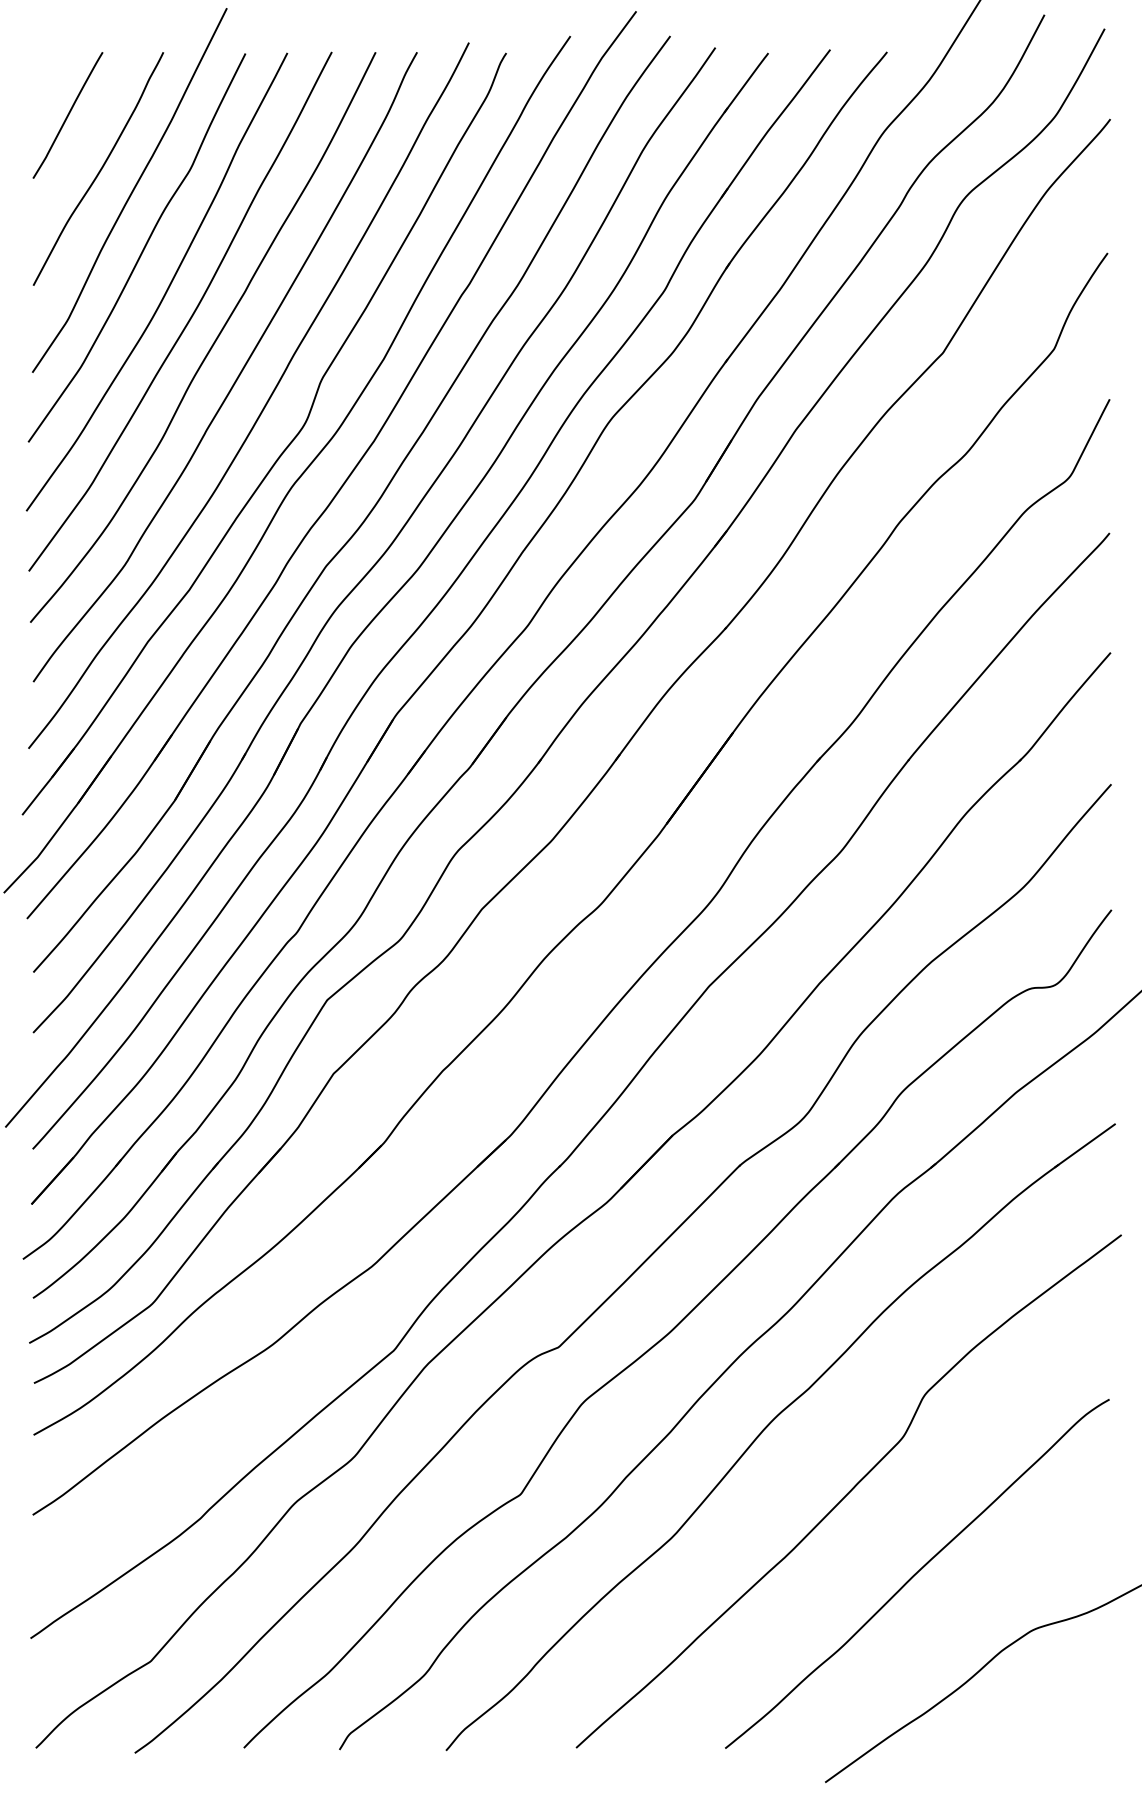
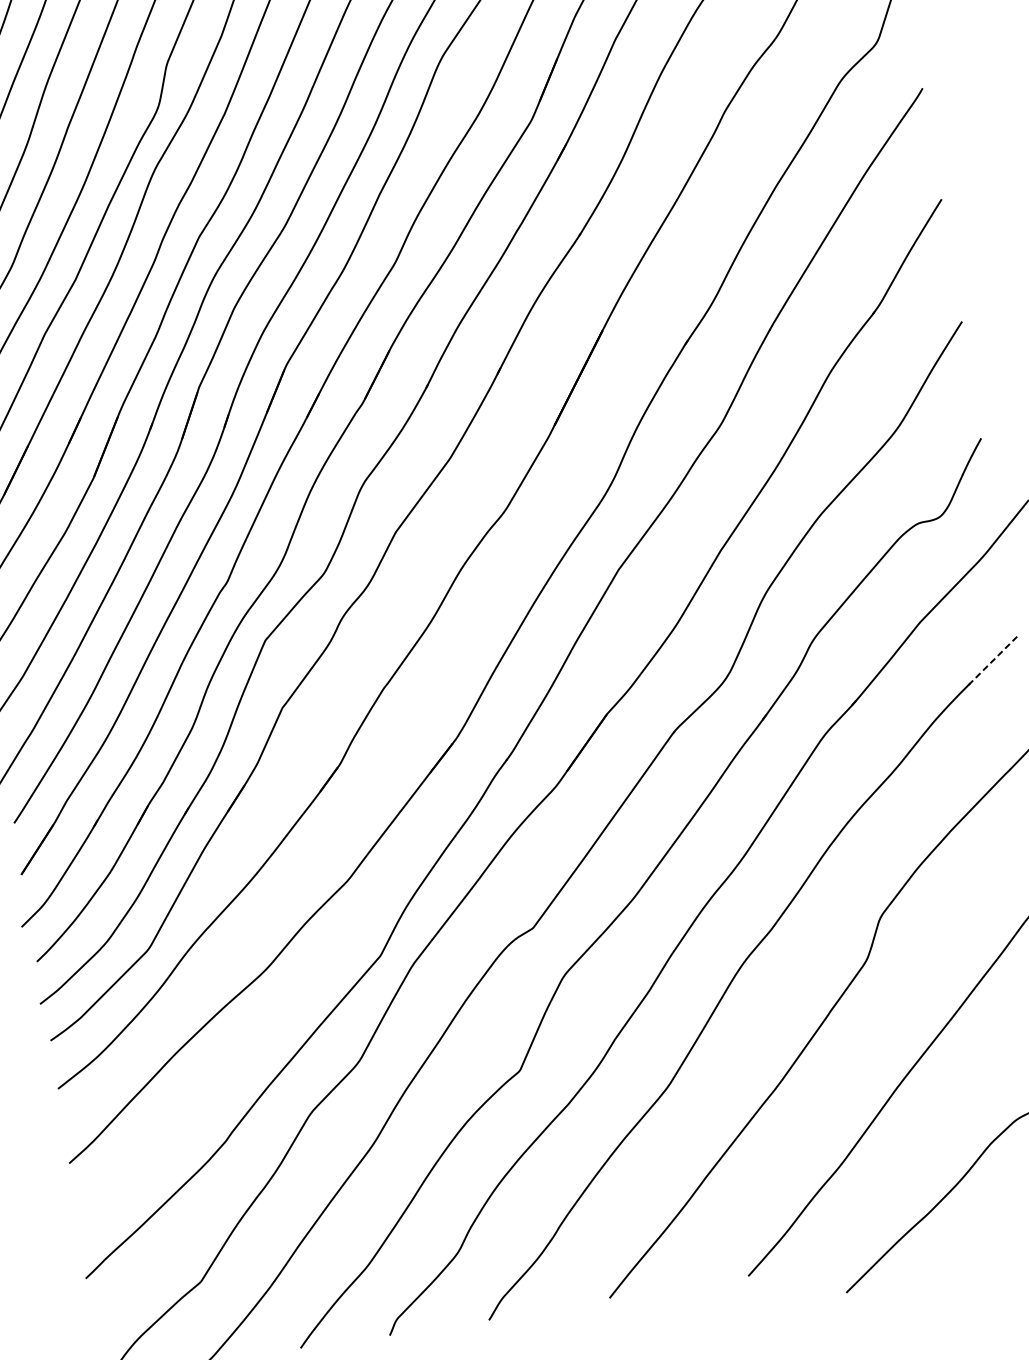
line: (1084, 1146) -> (991, 662), solid -> dashed

